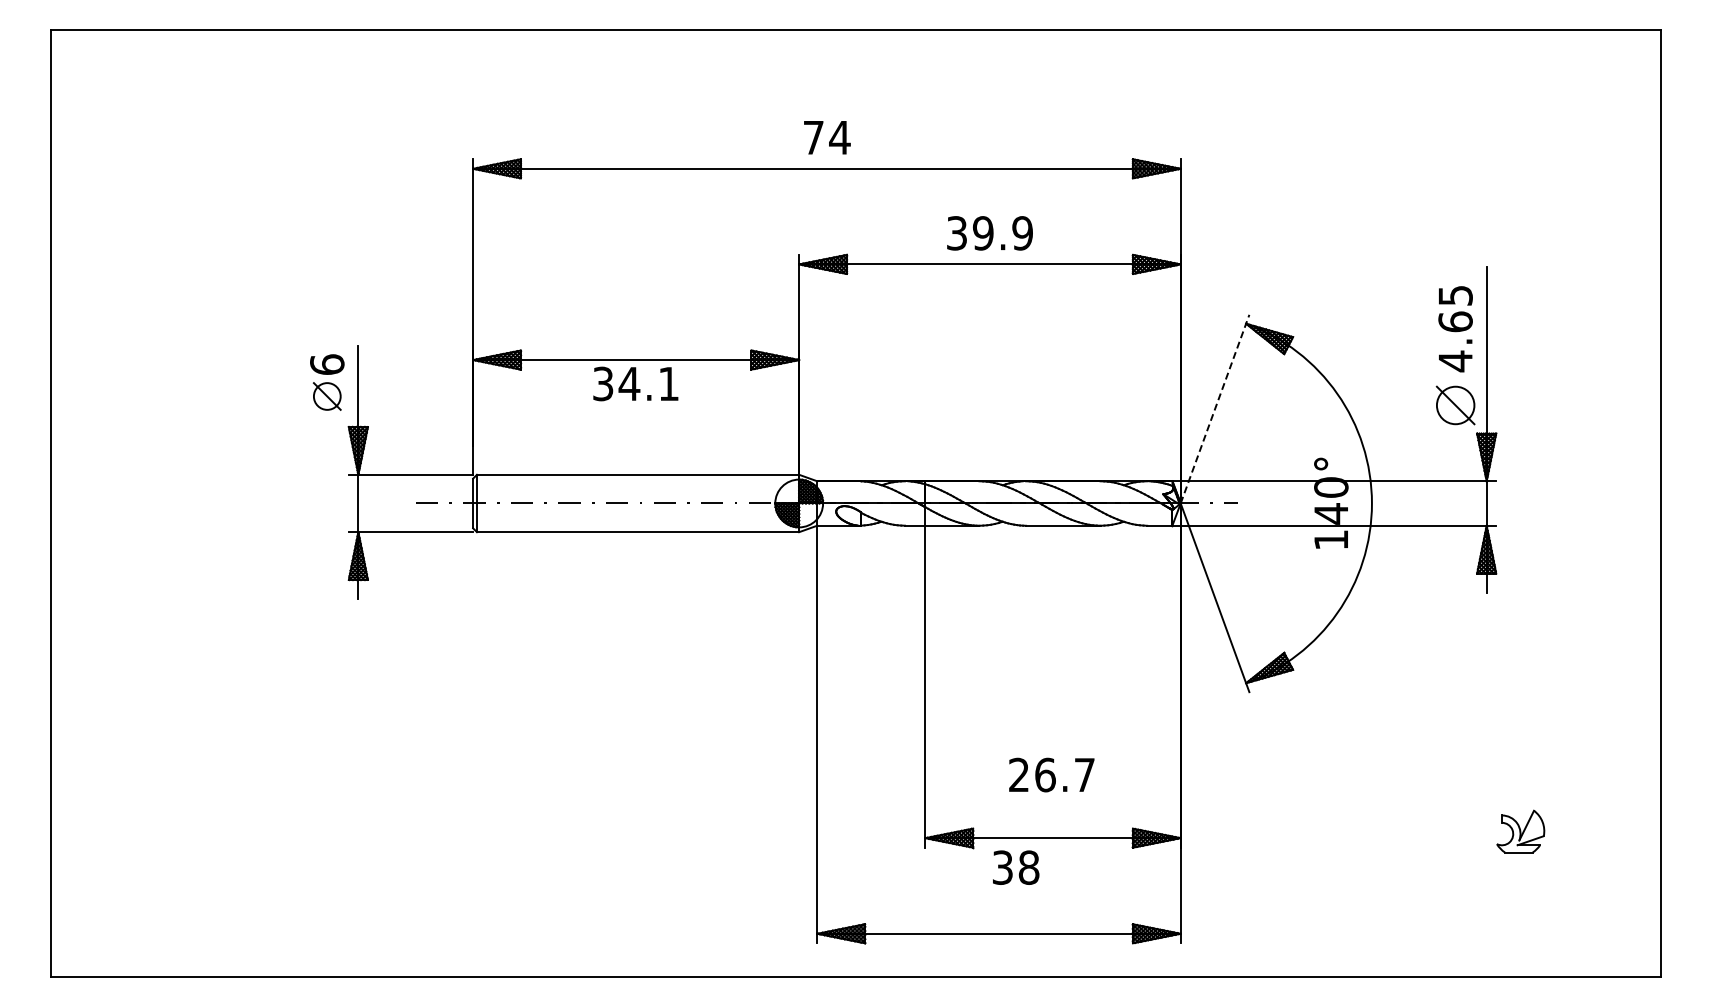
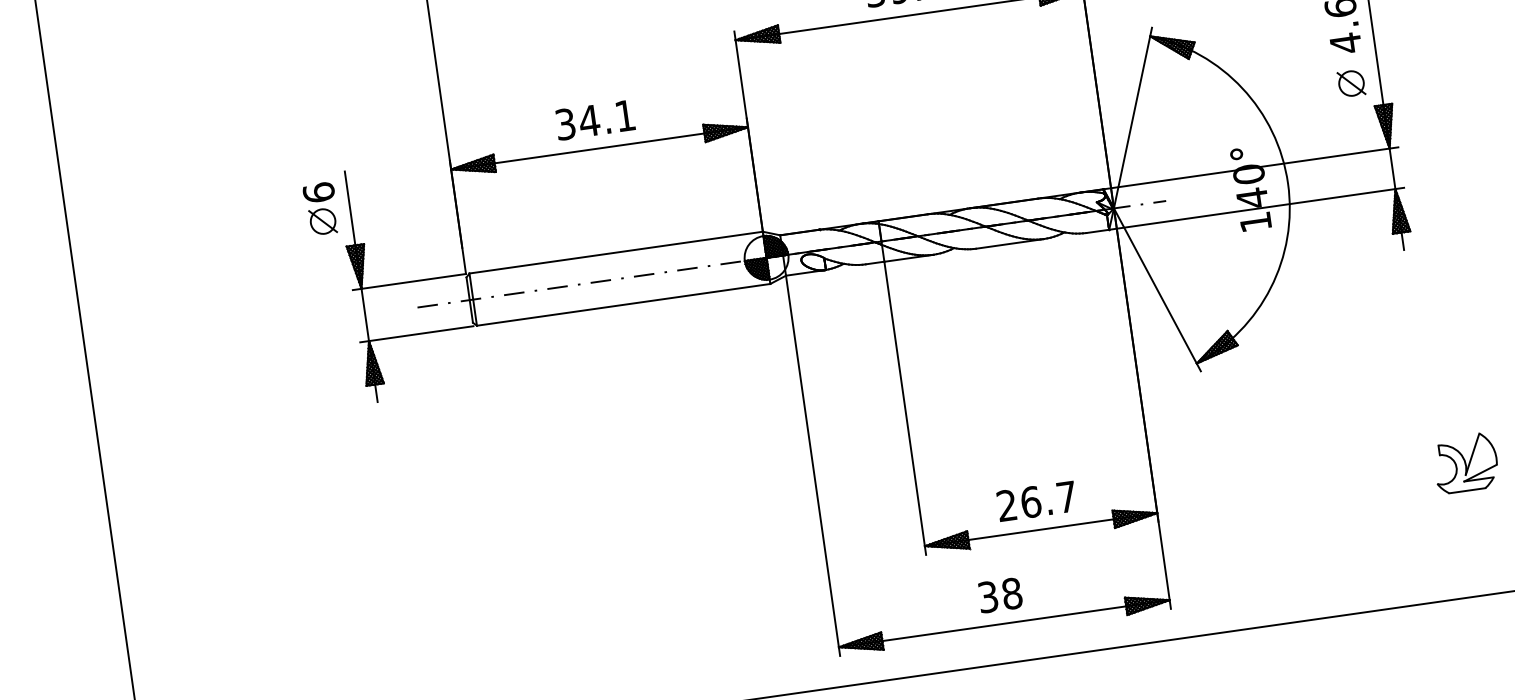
text: (635, 383) -> (594, 119), moved
part: (1455, 405) -> (1351, 83), size x0.71
line: (1215, 408) -> (1133, 117), dashed -> solid
text: (1051, 774) -> (1036, 500), moved
part: (1520, 831) -> (1465, 463), size x1.43
text: (1016, 867) -> (1000, 595), moved

